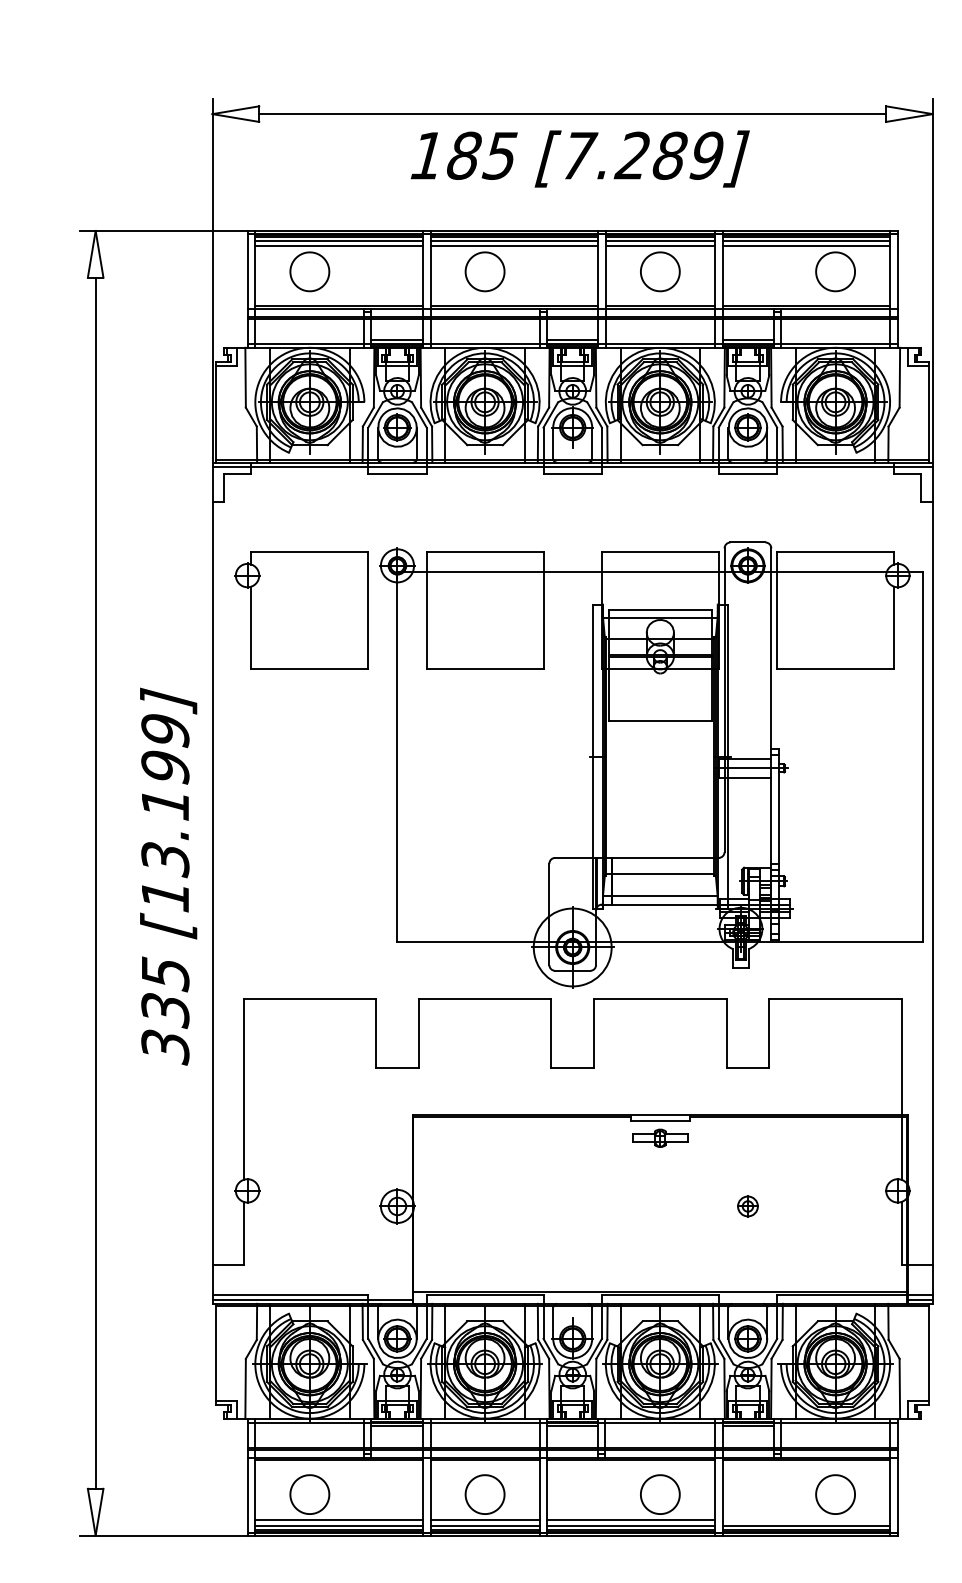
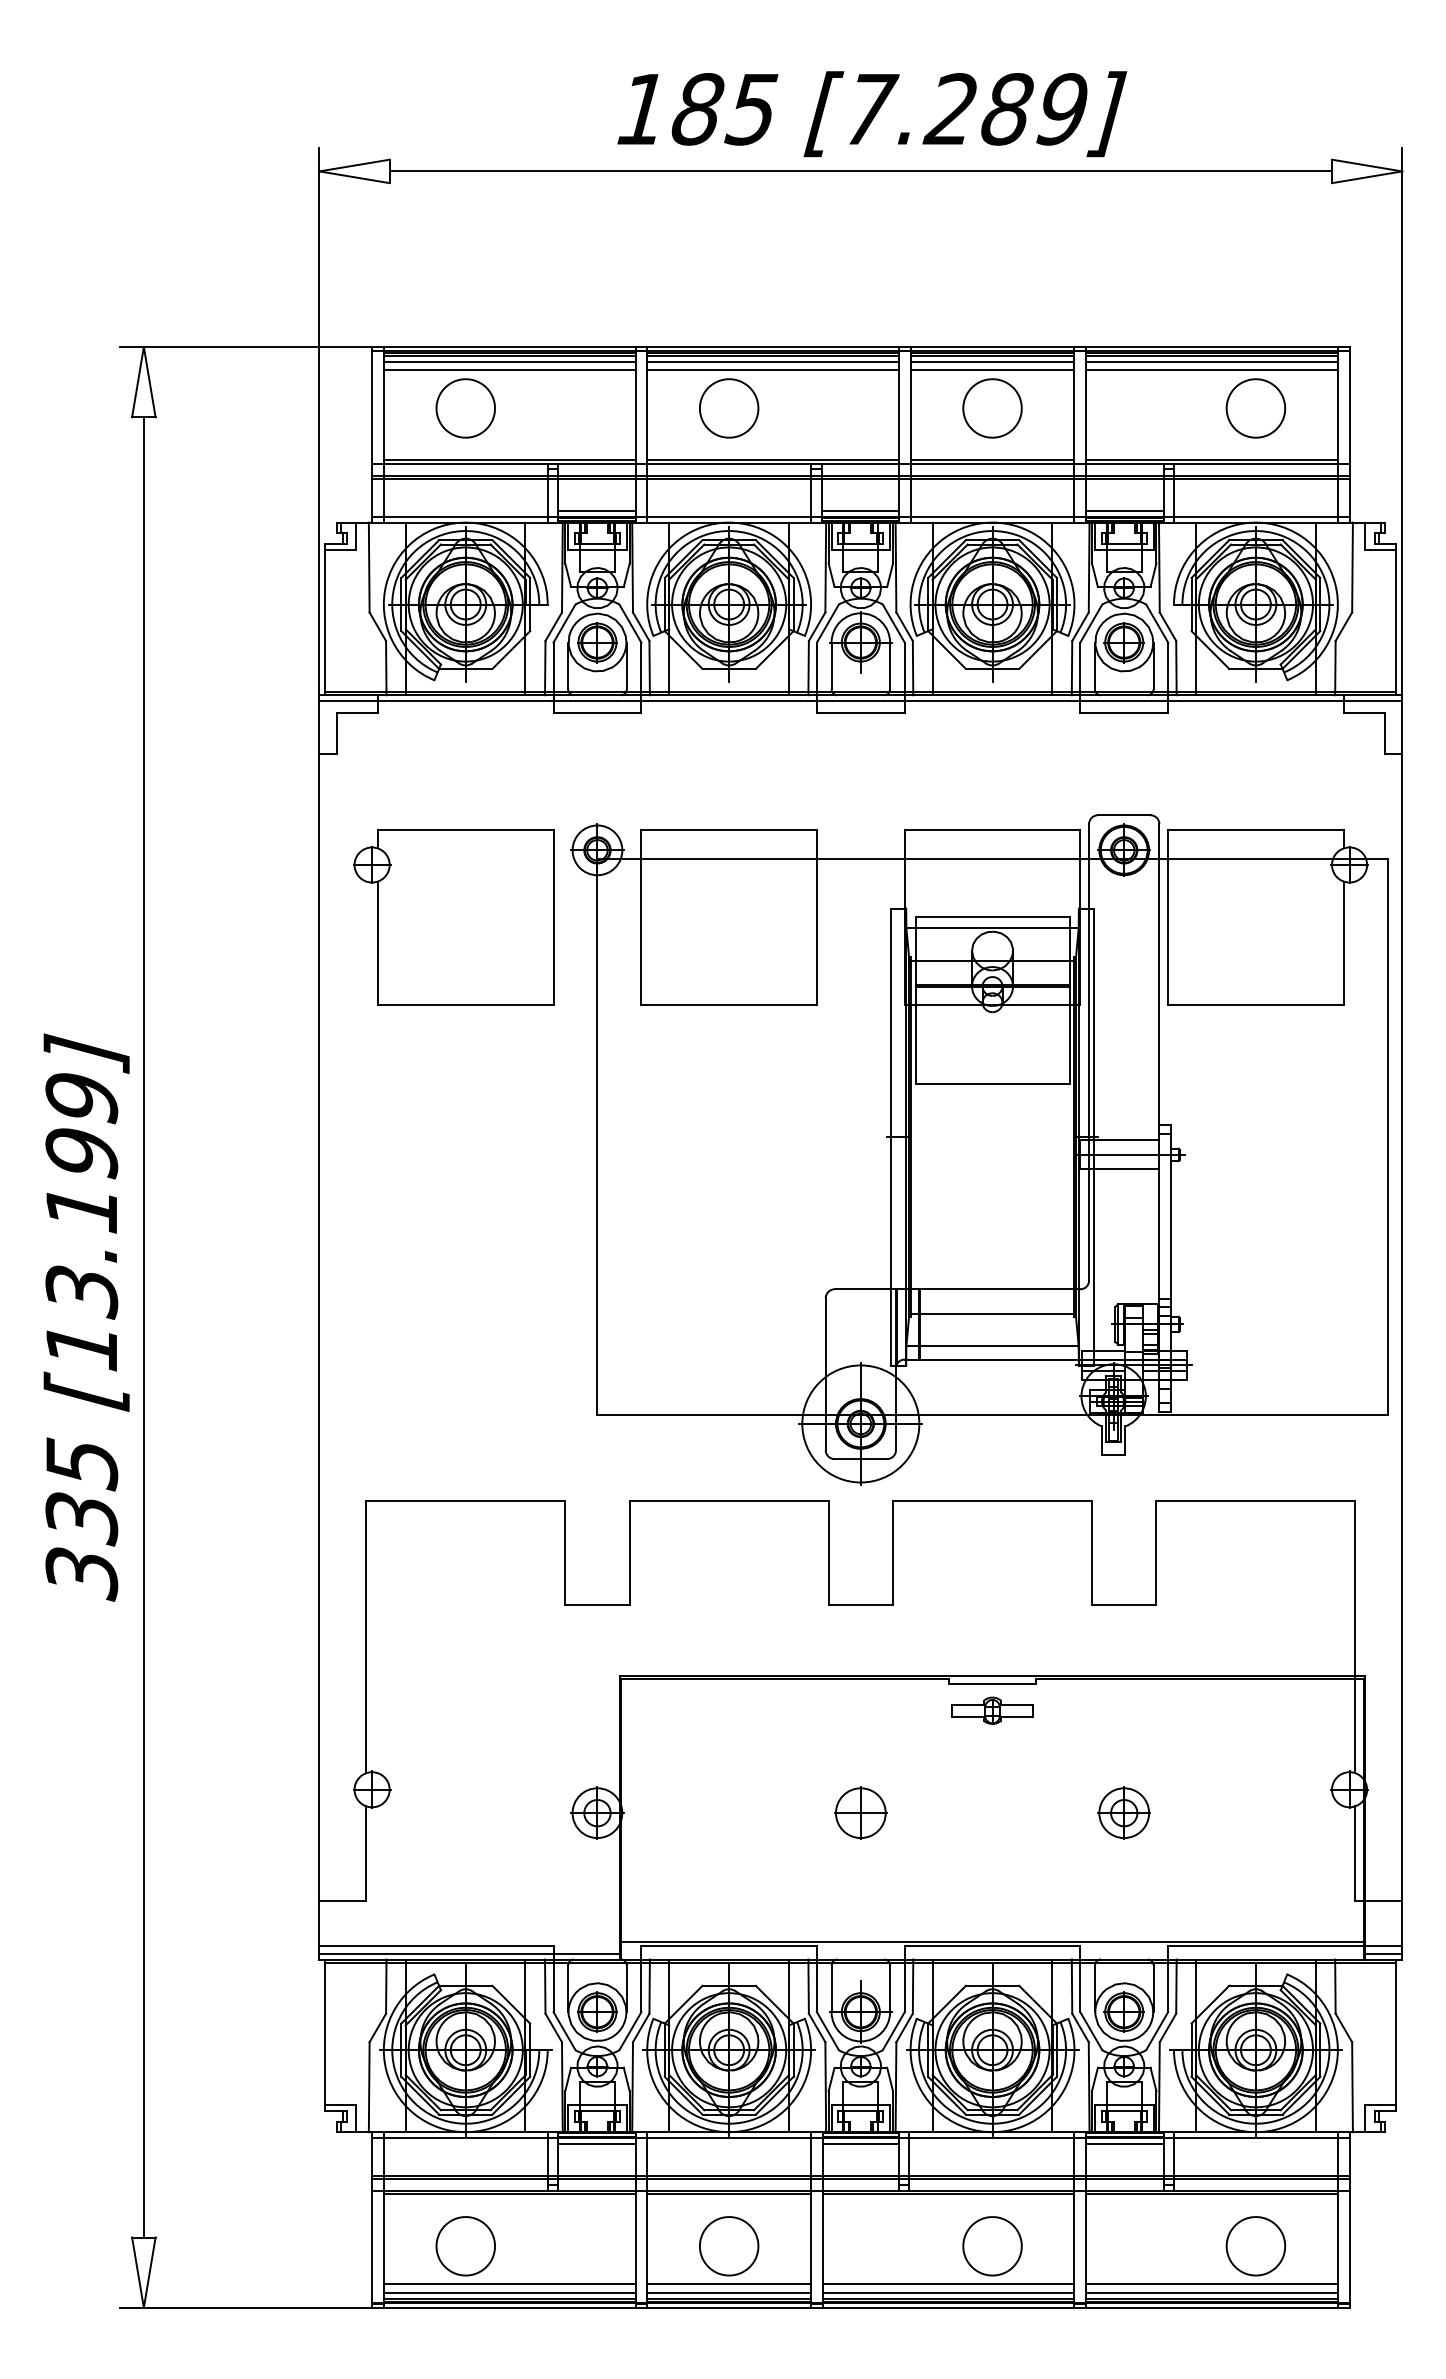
text: (579, 158) -> (871, 113), moved
text: (168, 876) -> (86, 1317), moved
part: (572, 1206) -> (860, 1813), added
part: (747, 1206) -> (1123, 1813), size x1.67
line: (806, 1520) -> (1212, 2285), added

